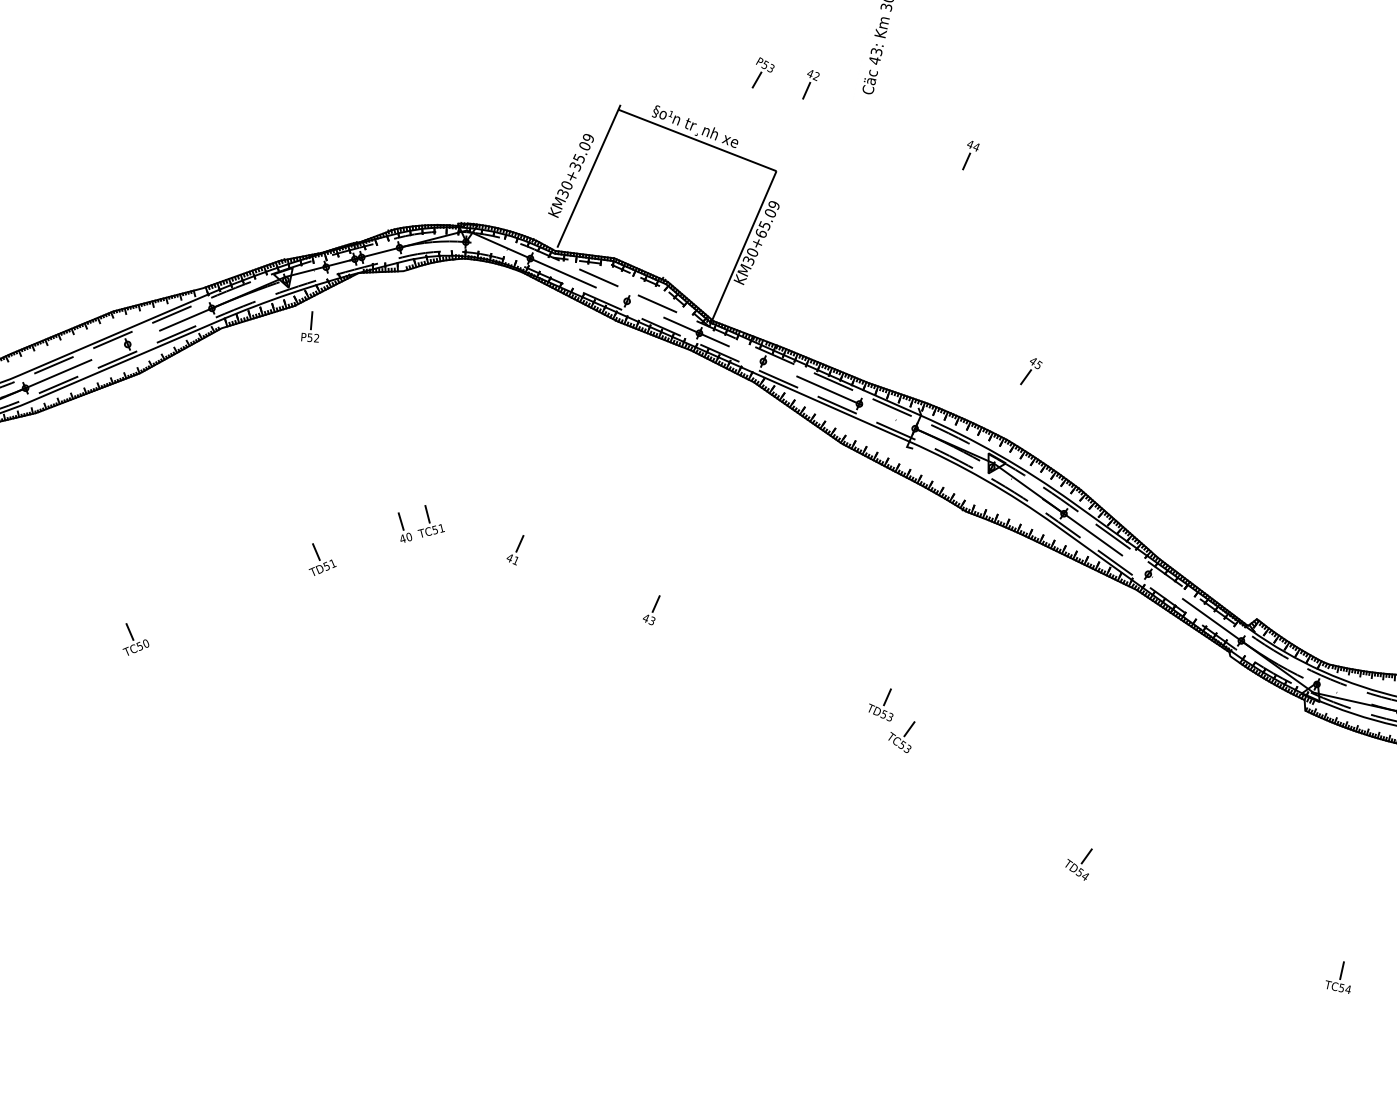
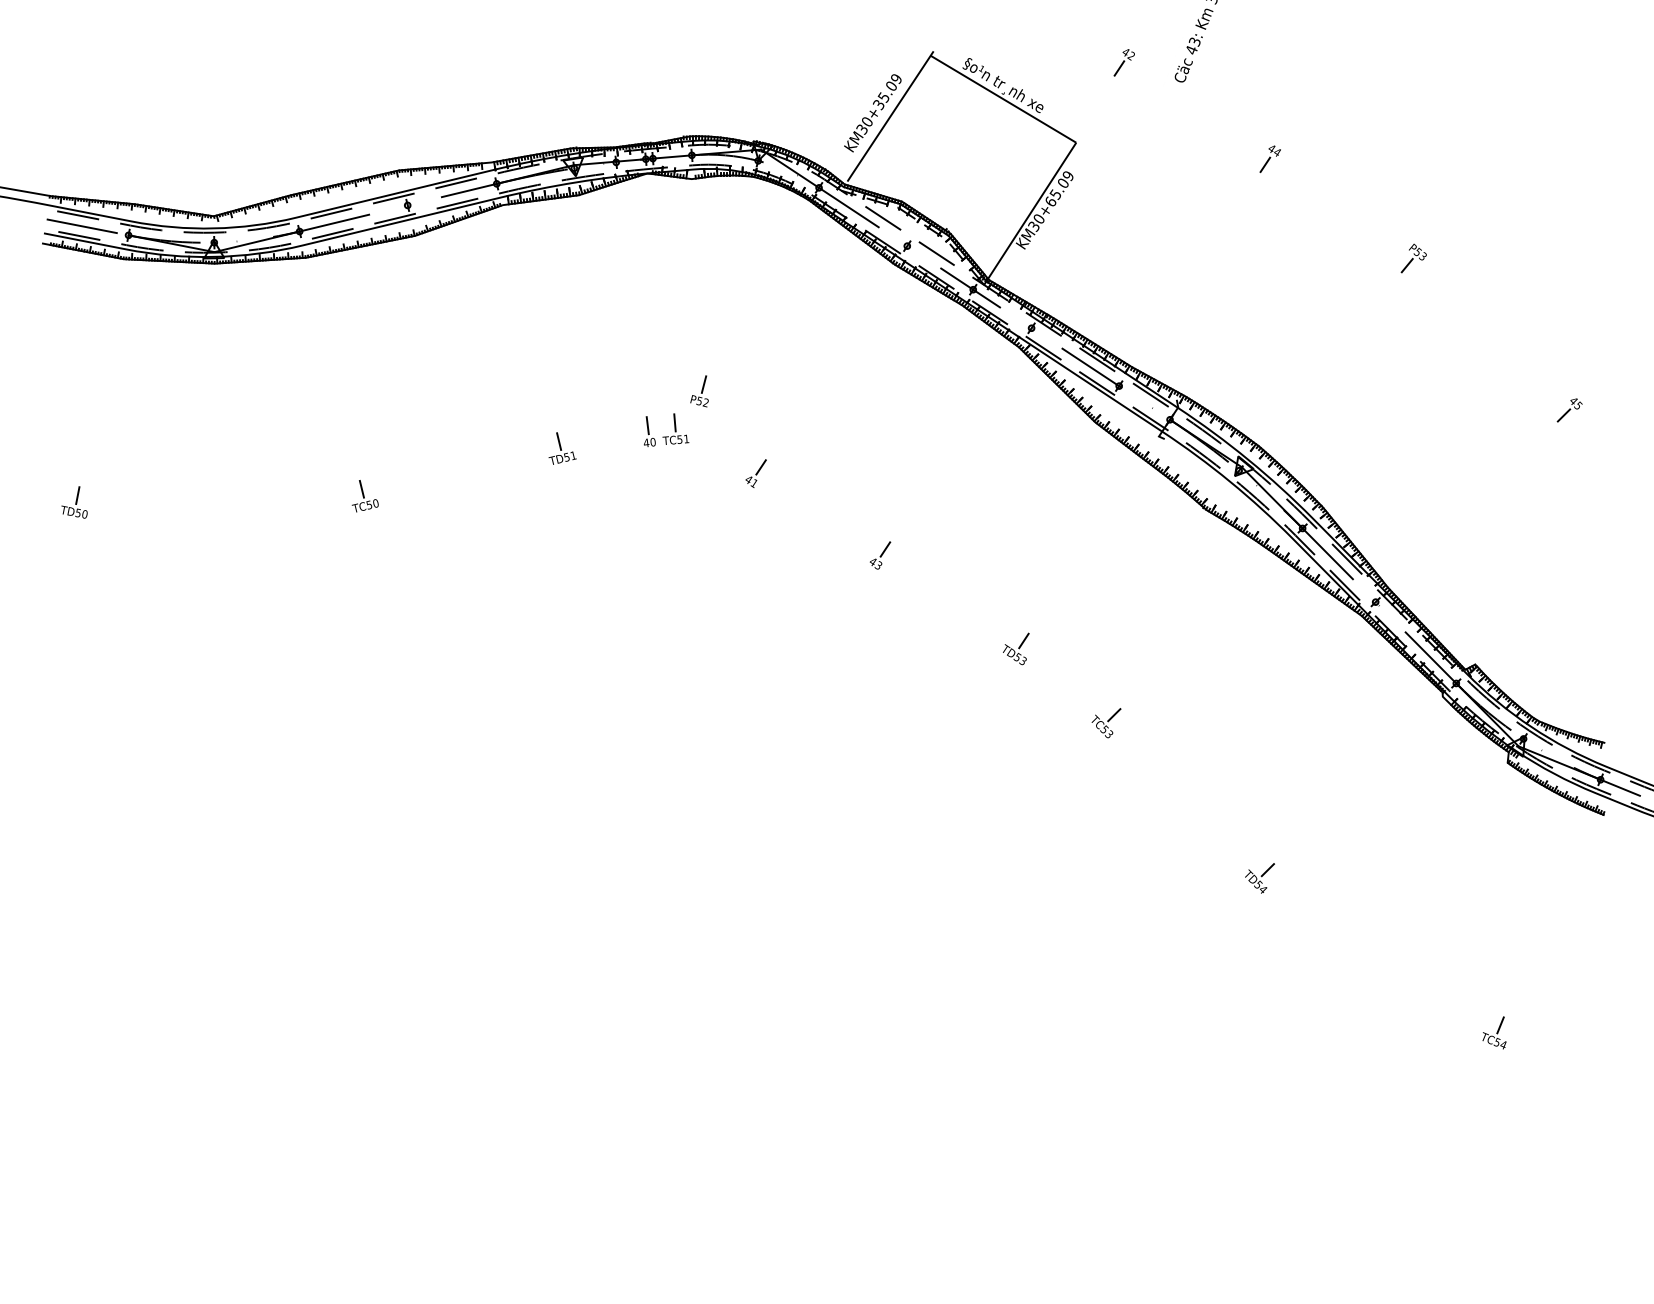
part: (761, 71) -> (1413, 258), moved
part: (308, 328) -> (699, 391), moved
part: (1030, 371) -> (1569, 410), moved
part: (881, 705) -> (1016, 648), moved

